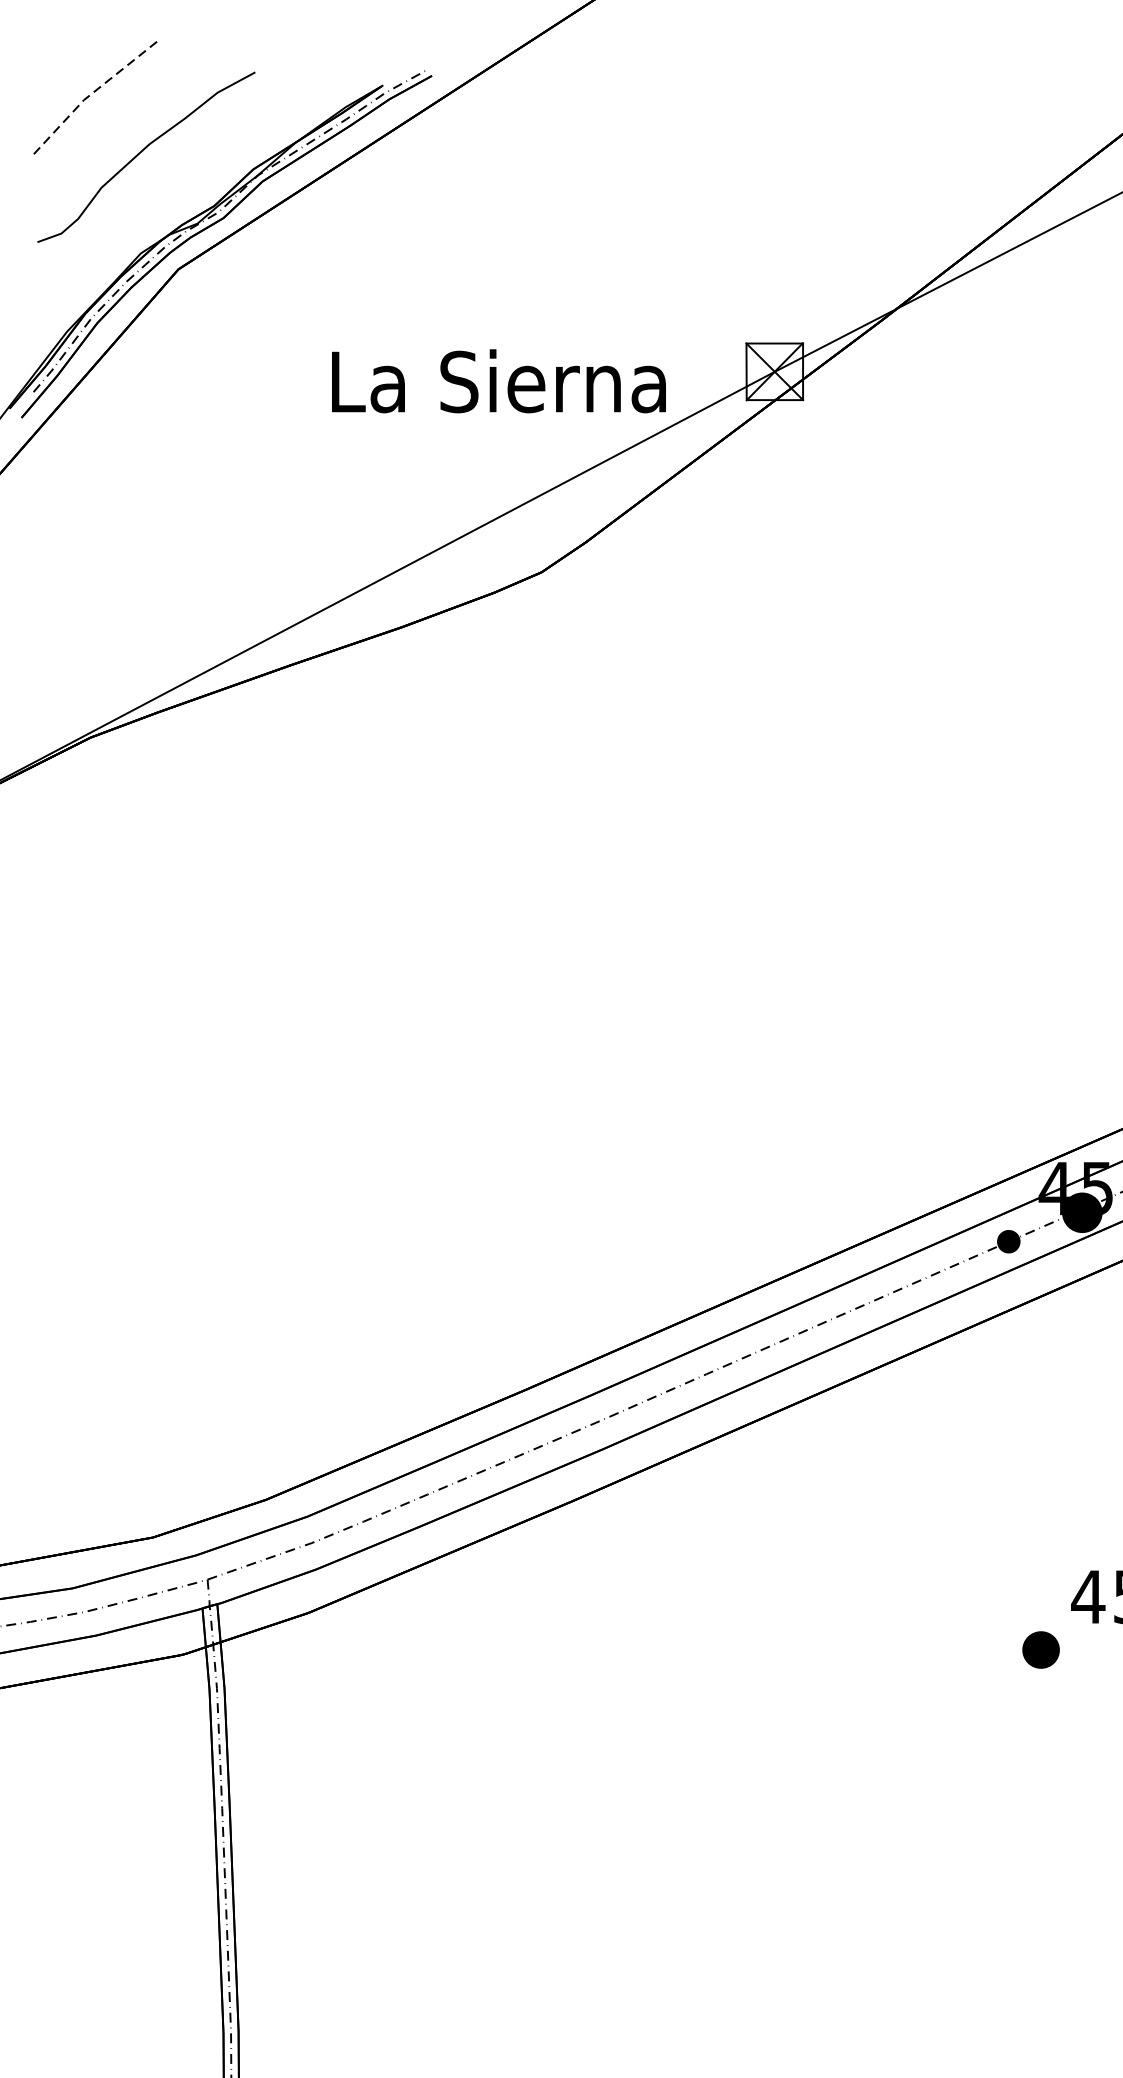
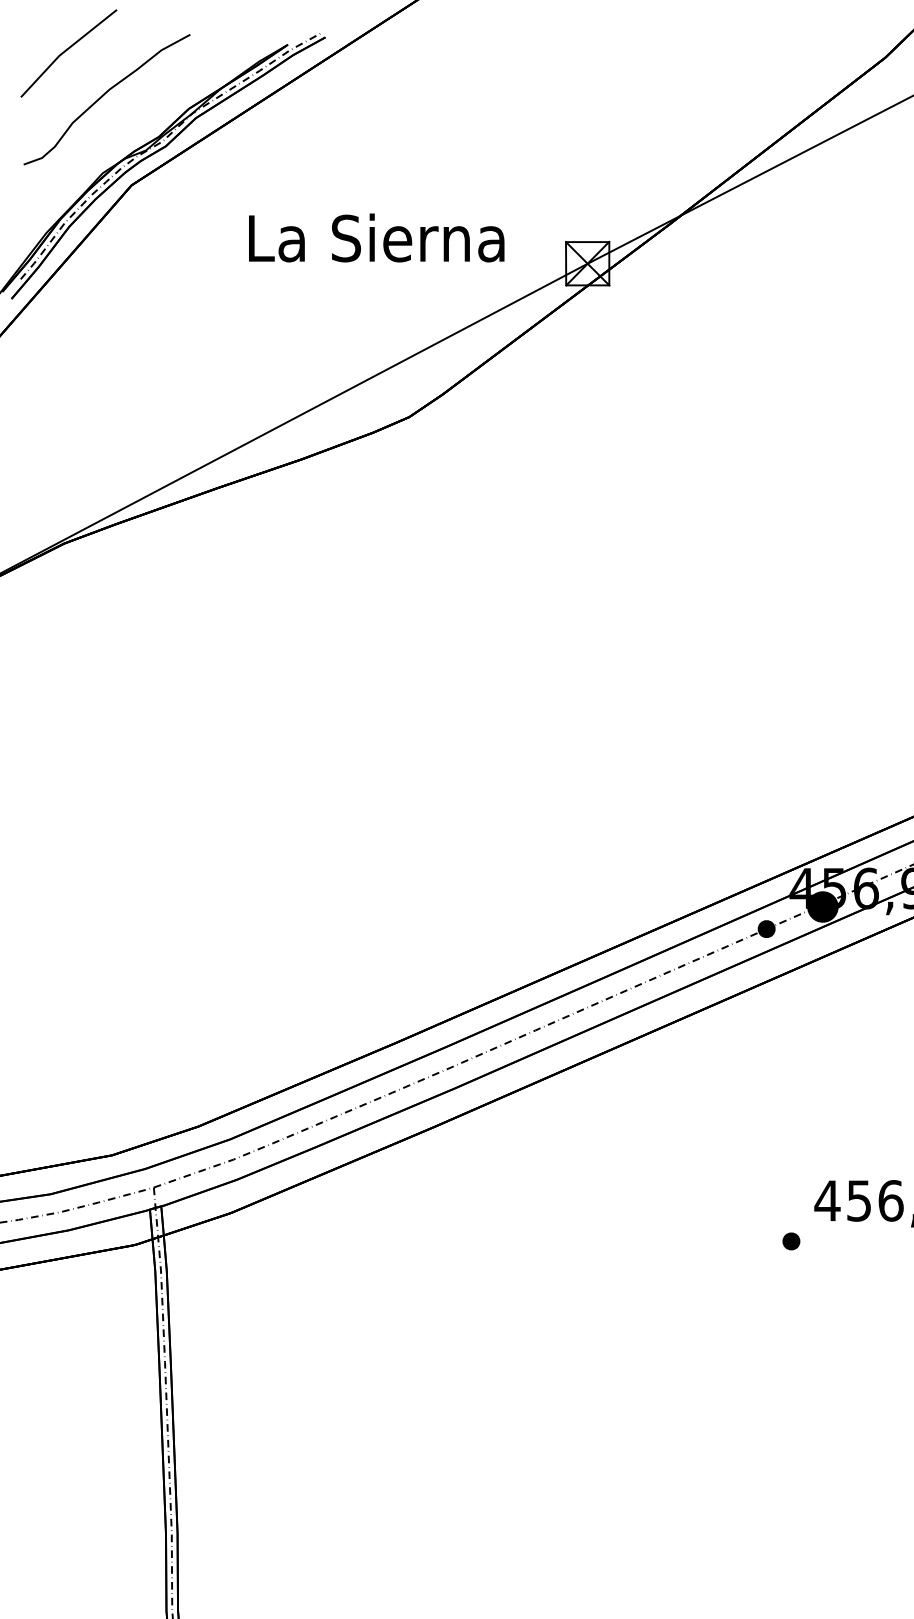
line: (92, 93) -> (65, 50), dashed -> solid
text: (498, 380) -> (376, 237), moved
part: (1041, 1650) -> (791, 1241), size x0.62

